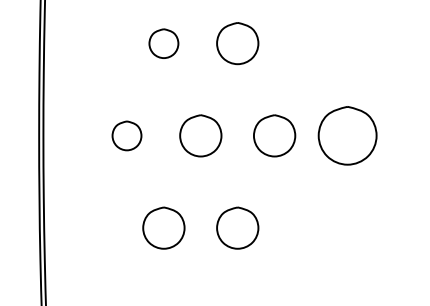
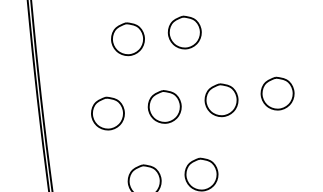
part: (163, 43) -> (127, 39), size x1.43
part: (126, 135) -> (107, 113), size x1.43
part: (346, 135) -> (276, 93), size x0.71

